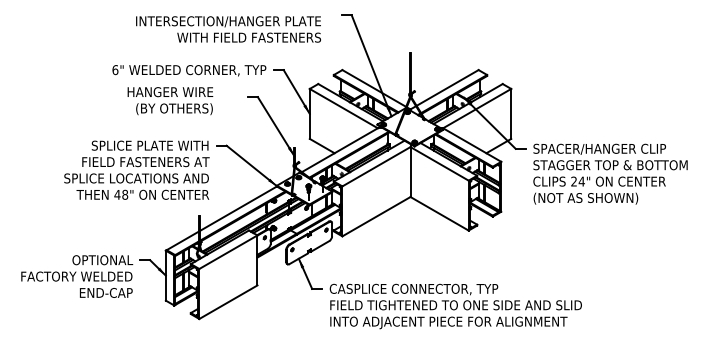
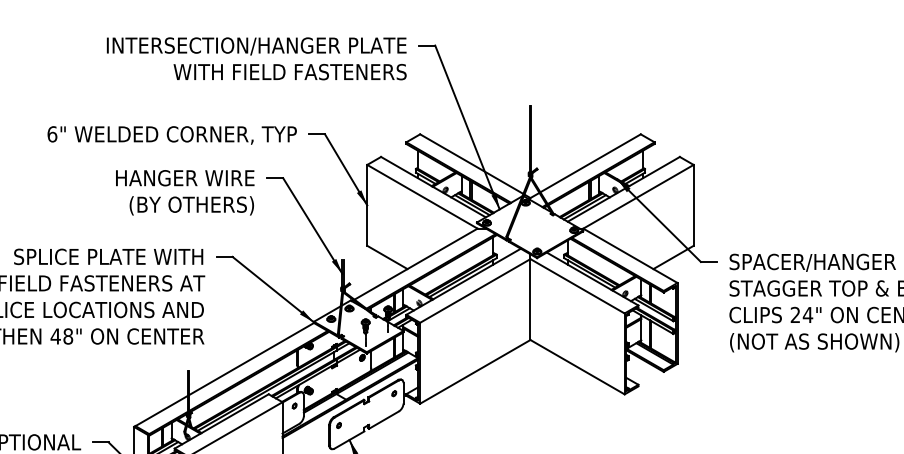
text: (228, 29) -> (256, 58), moved
text: (170, 101) -> (185, 193), moved

